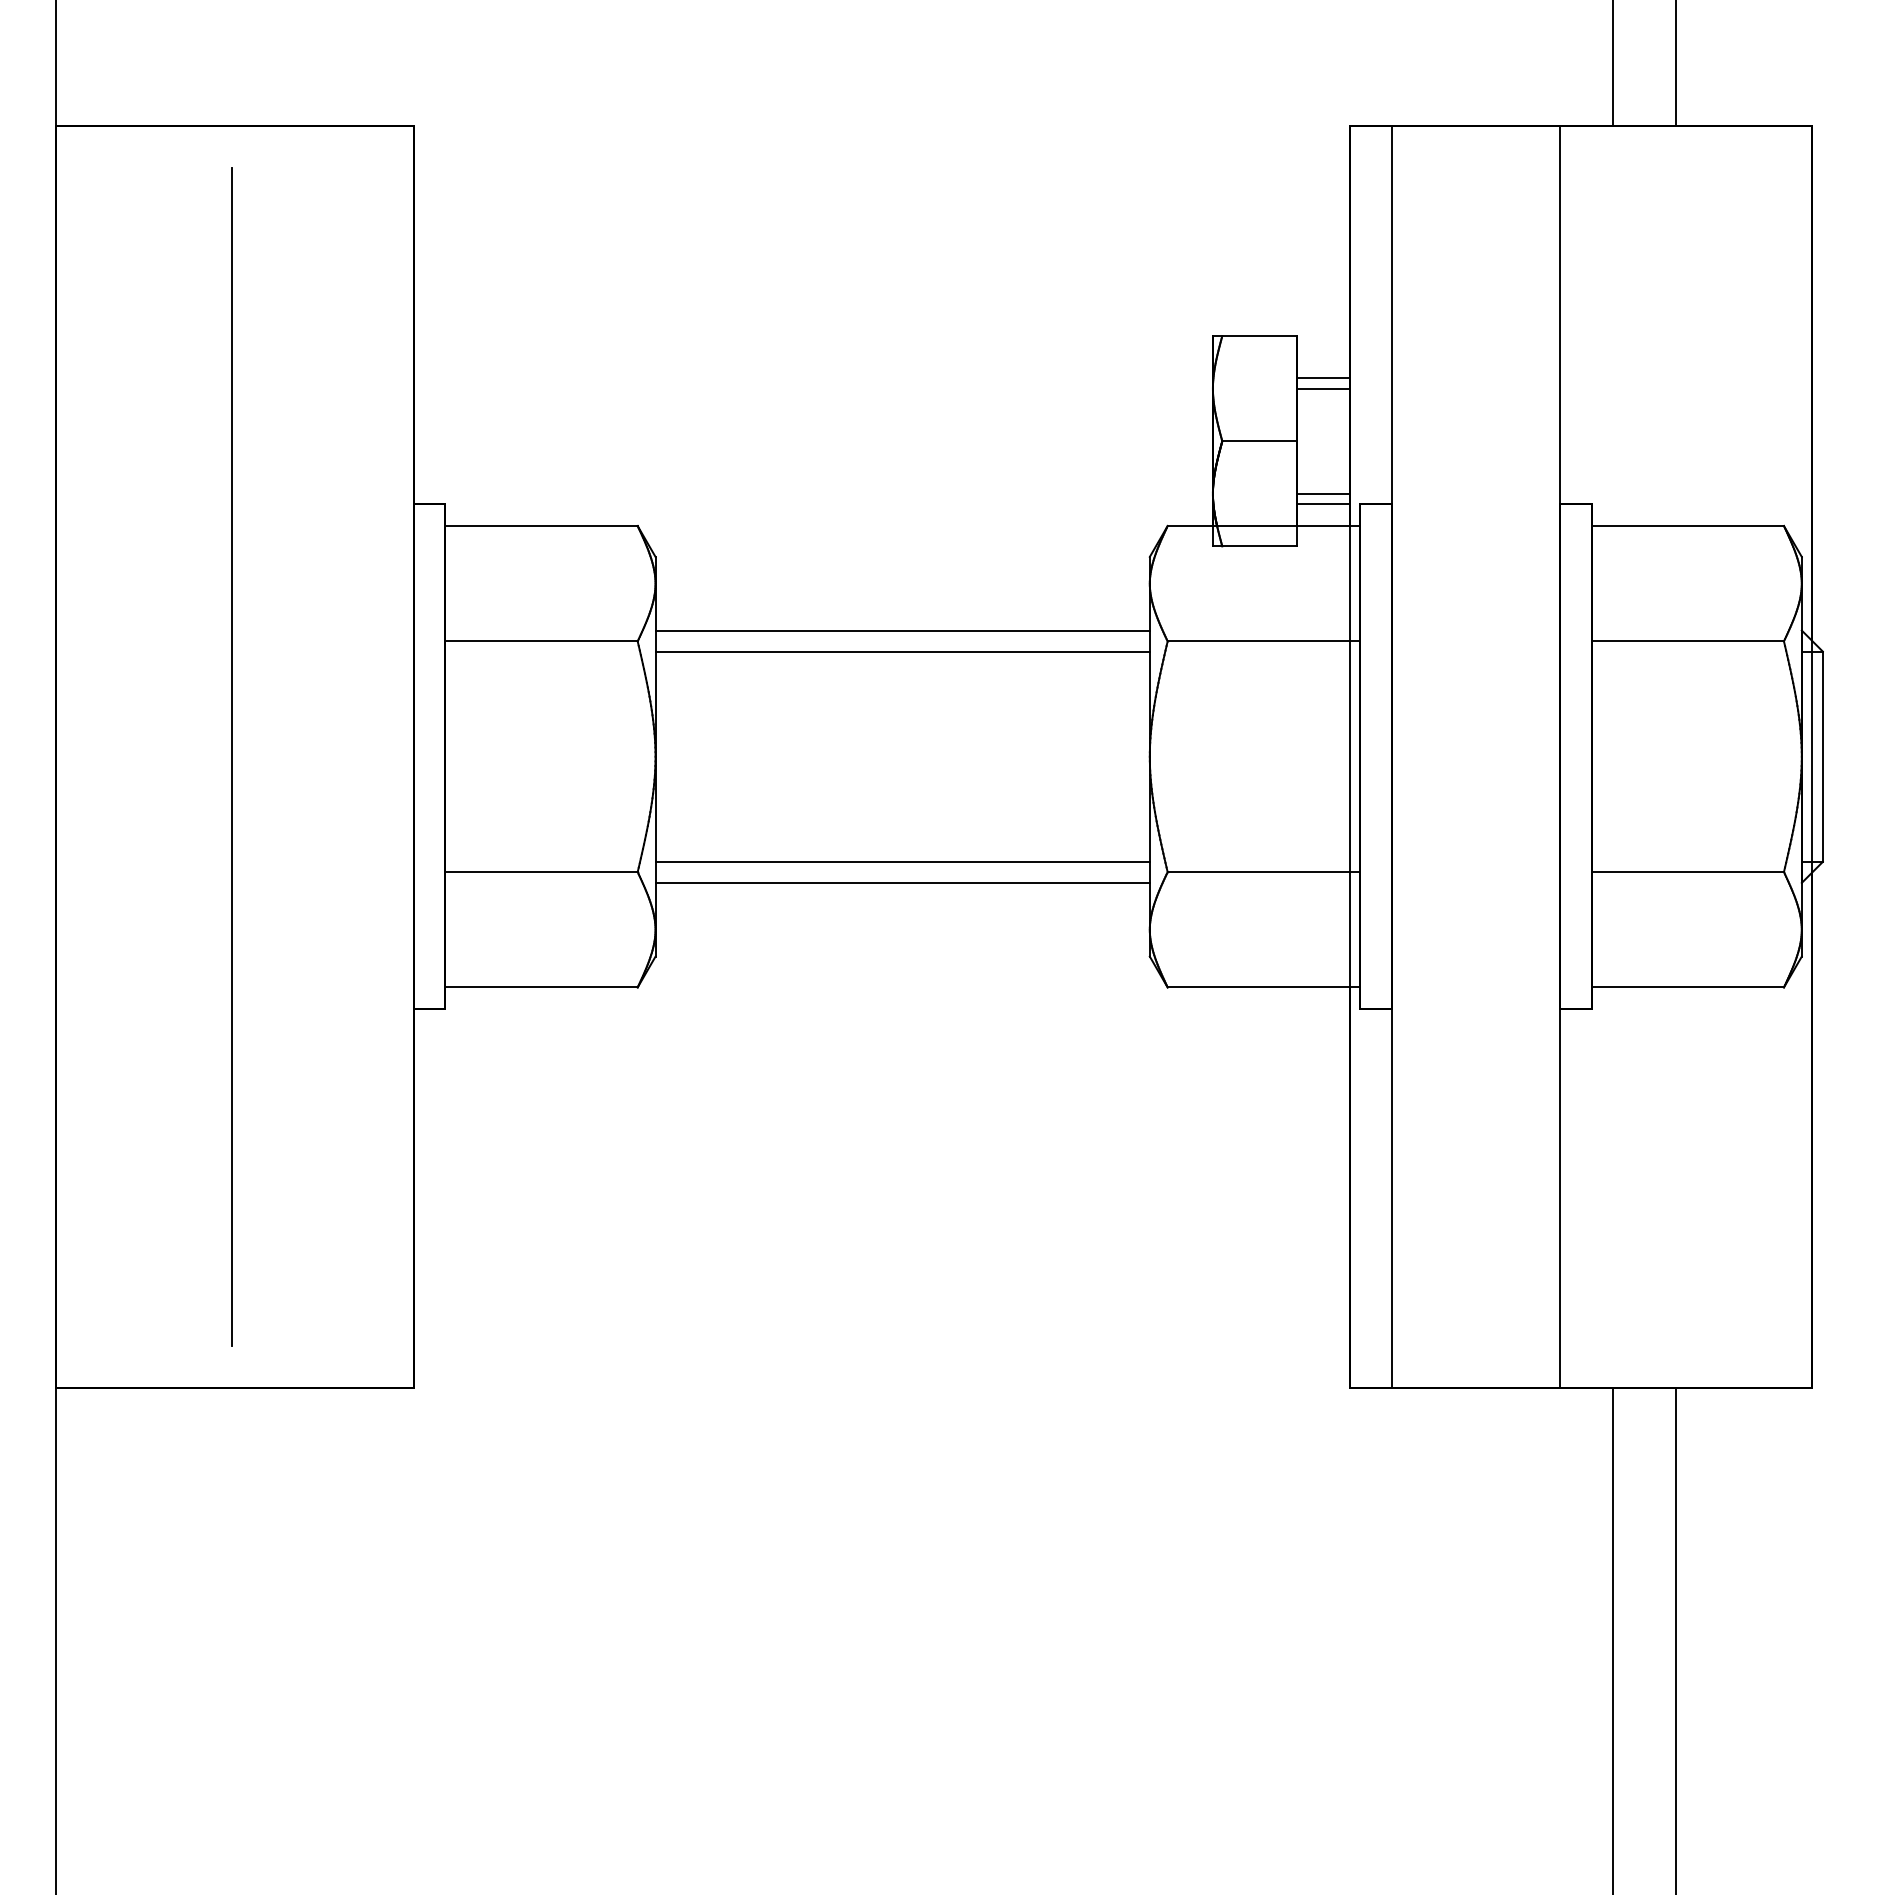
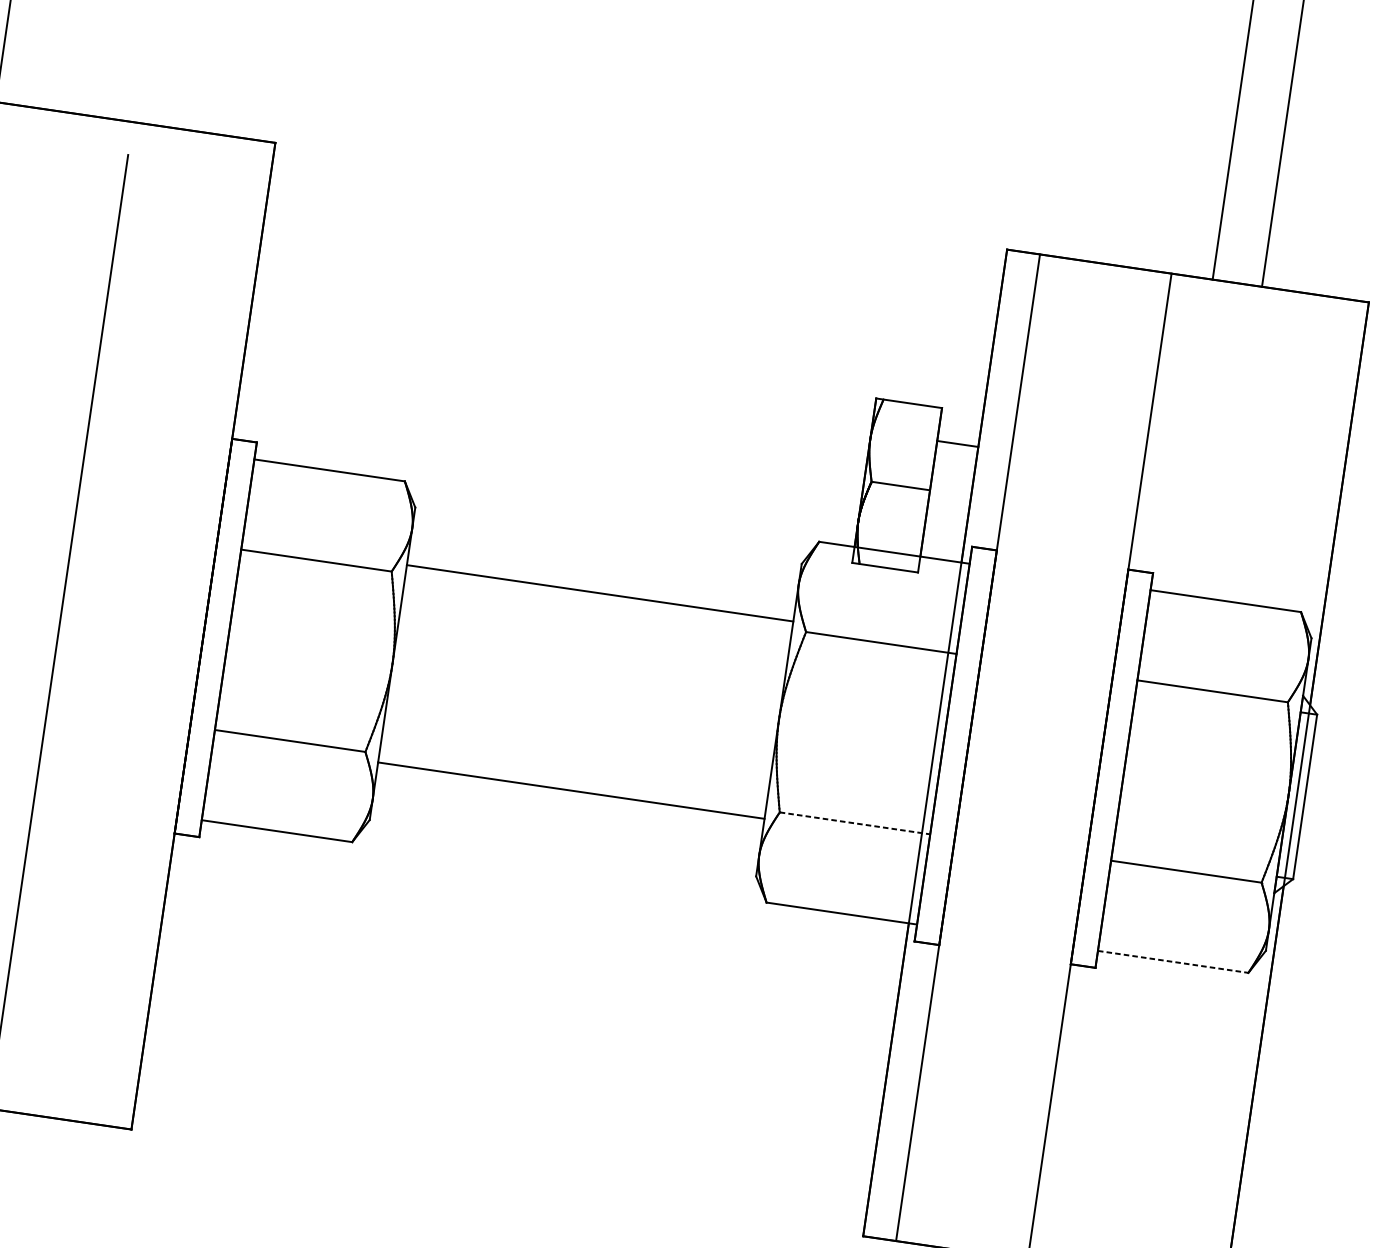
line: (1323, 388) -> (956, 452), removed
line: (1323, 493) -> (944, 534), removed
line: (1323, 504) -> (943, 542), removed
line: (902, 651) -> (597, 609), removed
line: (902, 861) -> (573, 773), removed
line: (1264, 872) -> (855, 823), solid -> dashed
line: (1688, 987) -> (1173, 962), solid -> dashed

